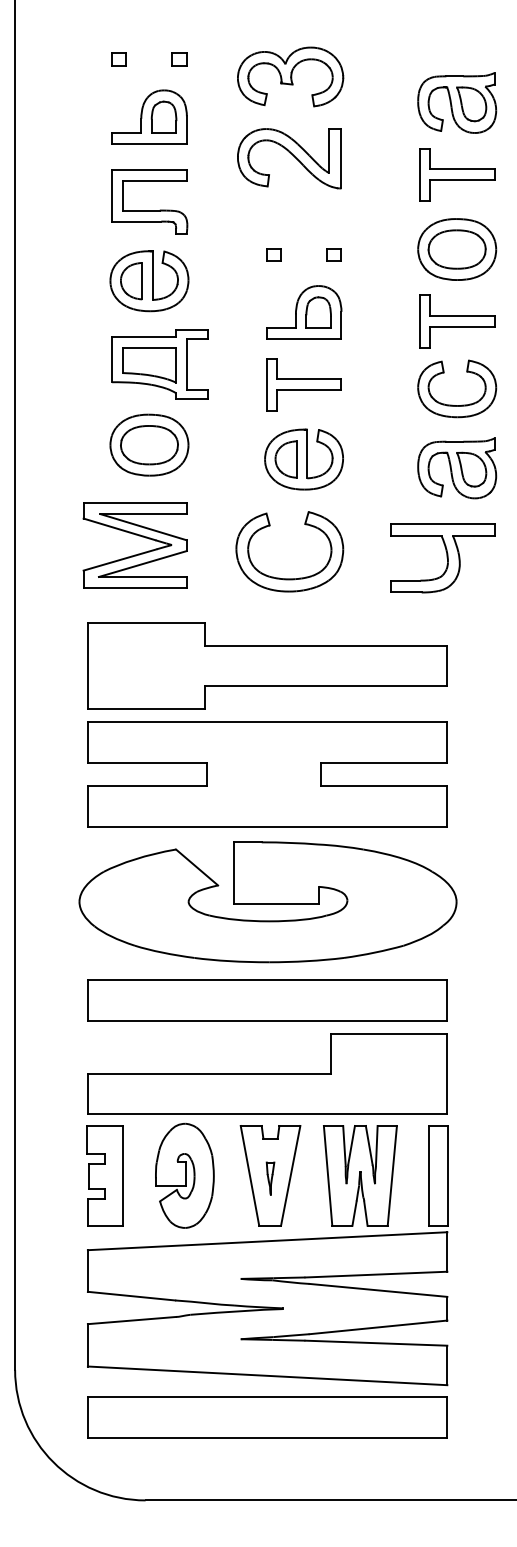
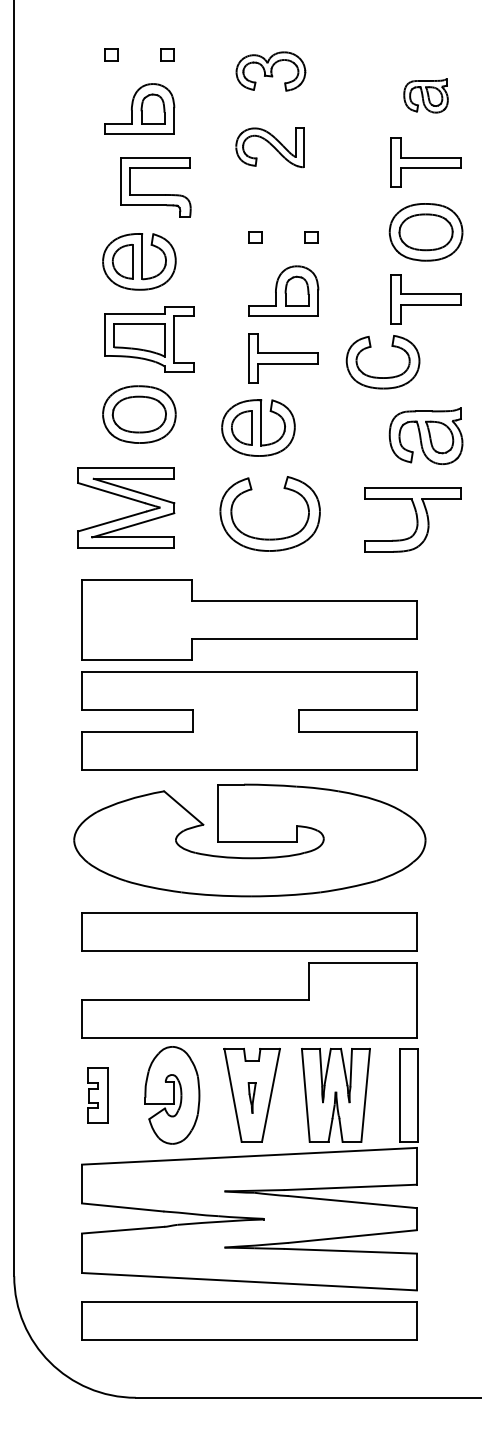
part: (290, 76) -> (270, 71), size x0.7
part: (456, 102) -> (425, 95), size x0.6
part: (289, 158) -> (269, 147), size x0.7
part: (149, 210) -> (155, 194), moved
part: (451, 404) -> (377, 376), moved
part: (304, 459) -> (258, 427), moved
part: (104, 1175) -> (97, 1095), size x0.6

